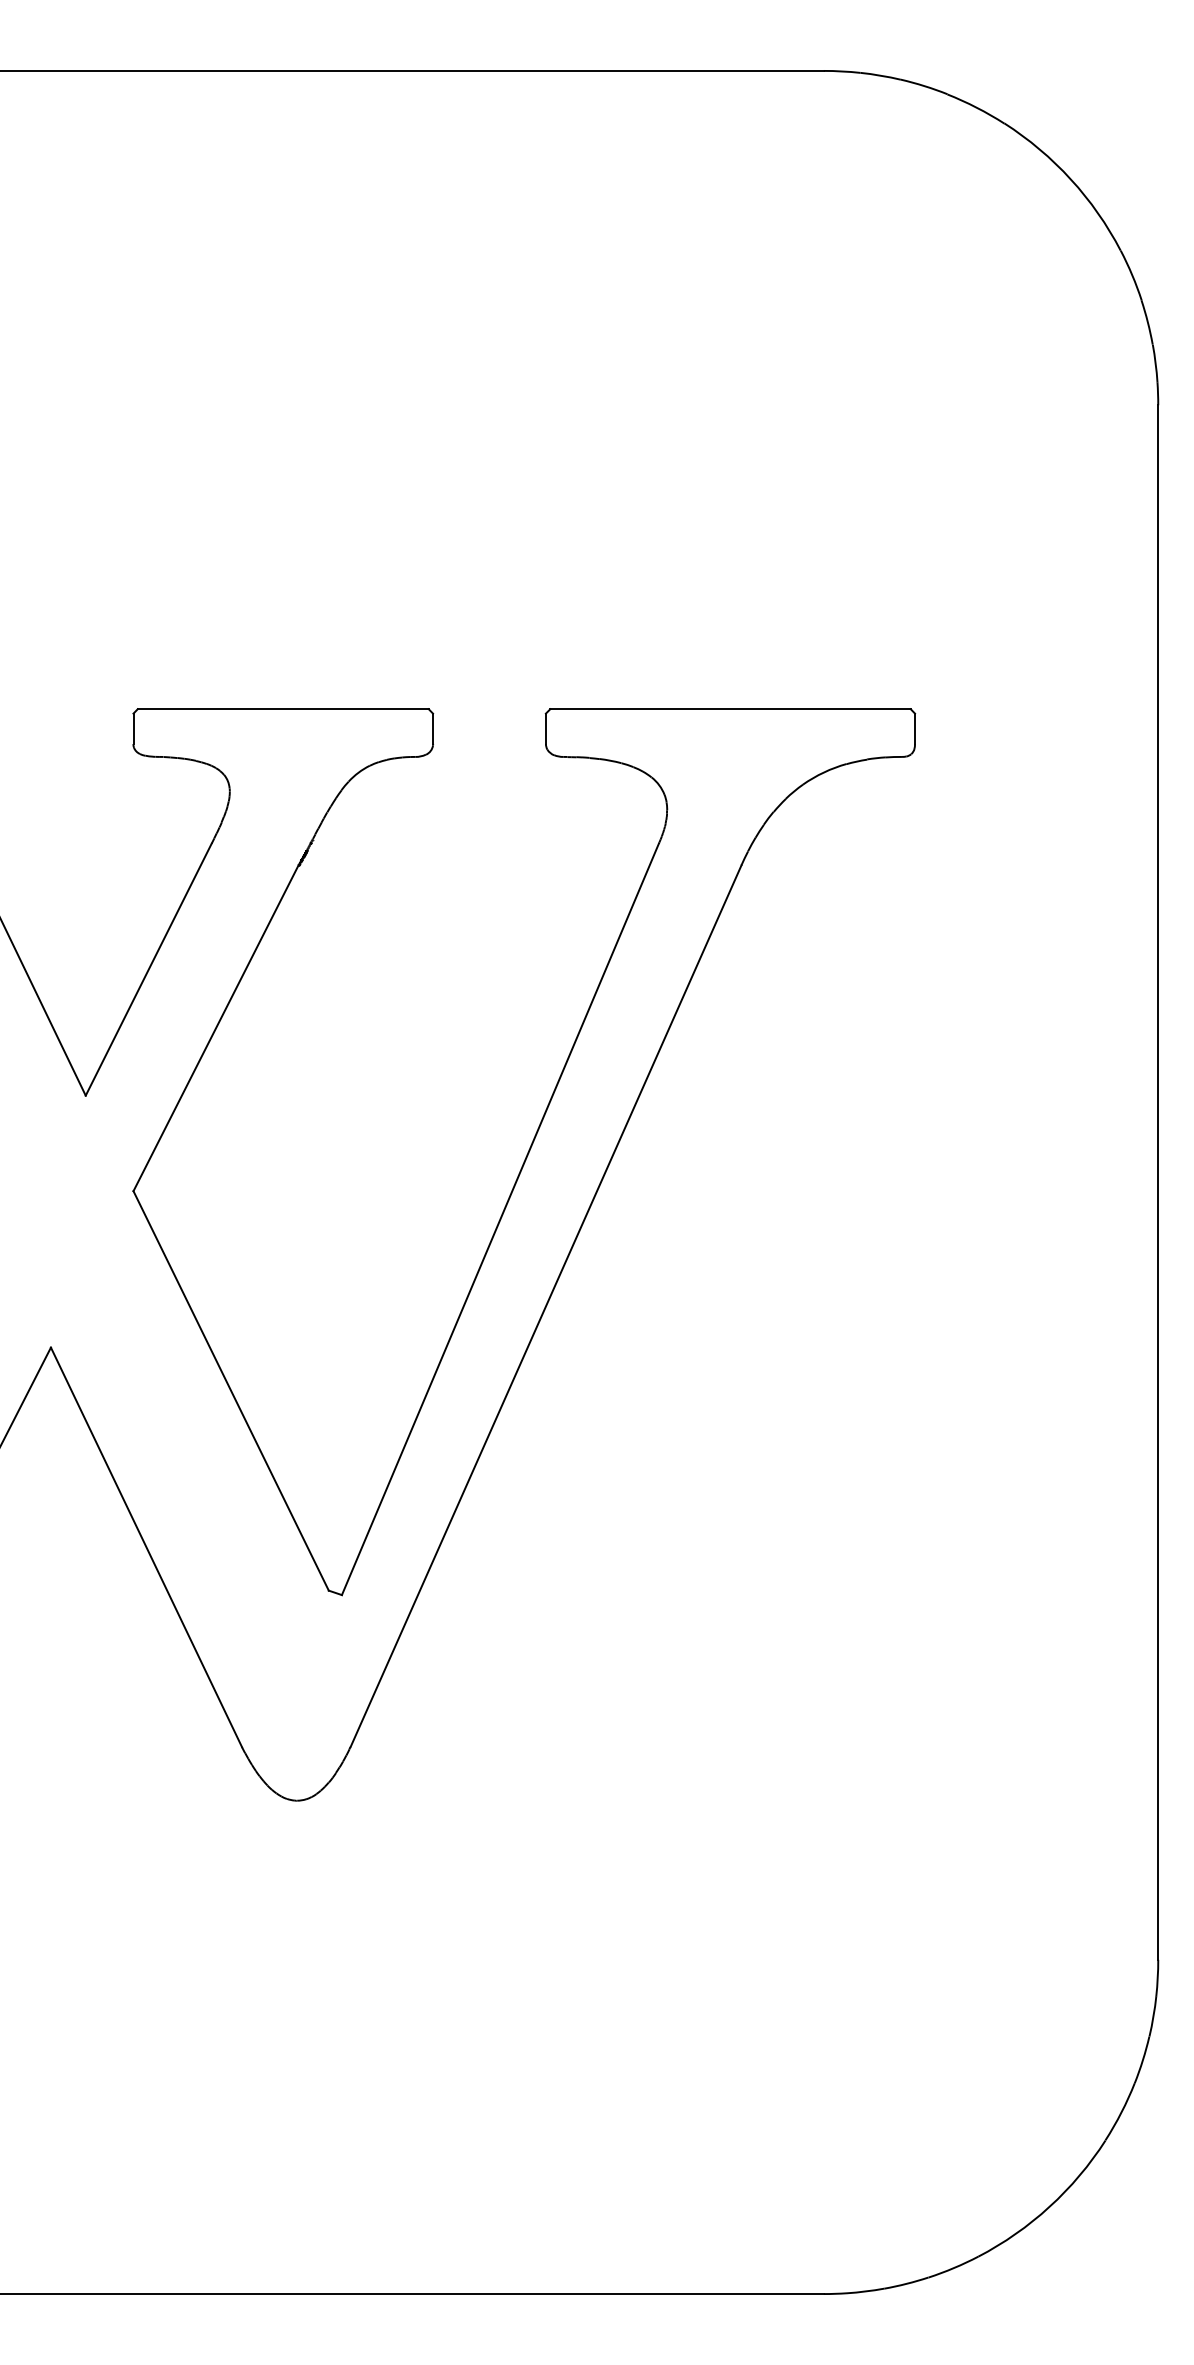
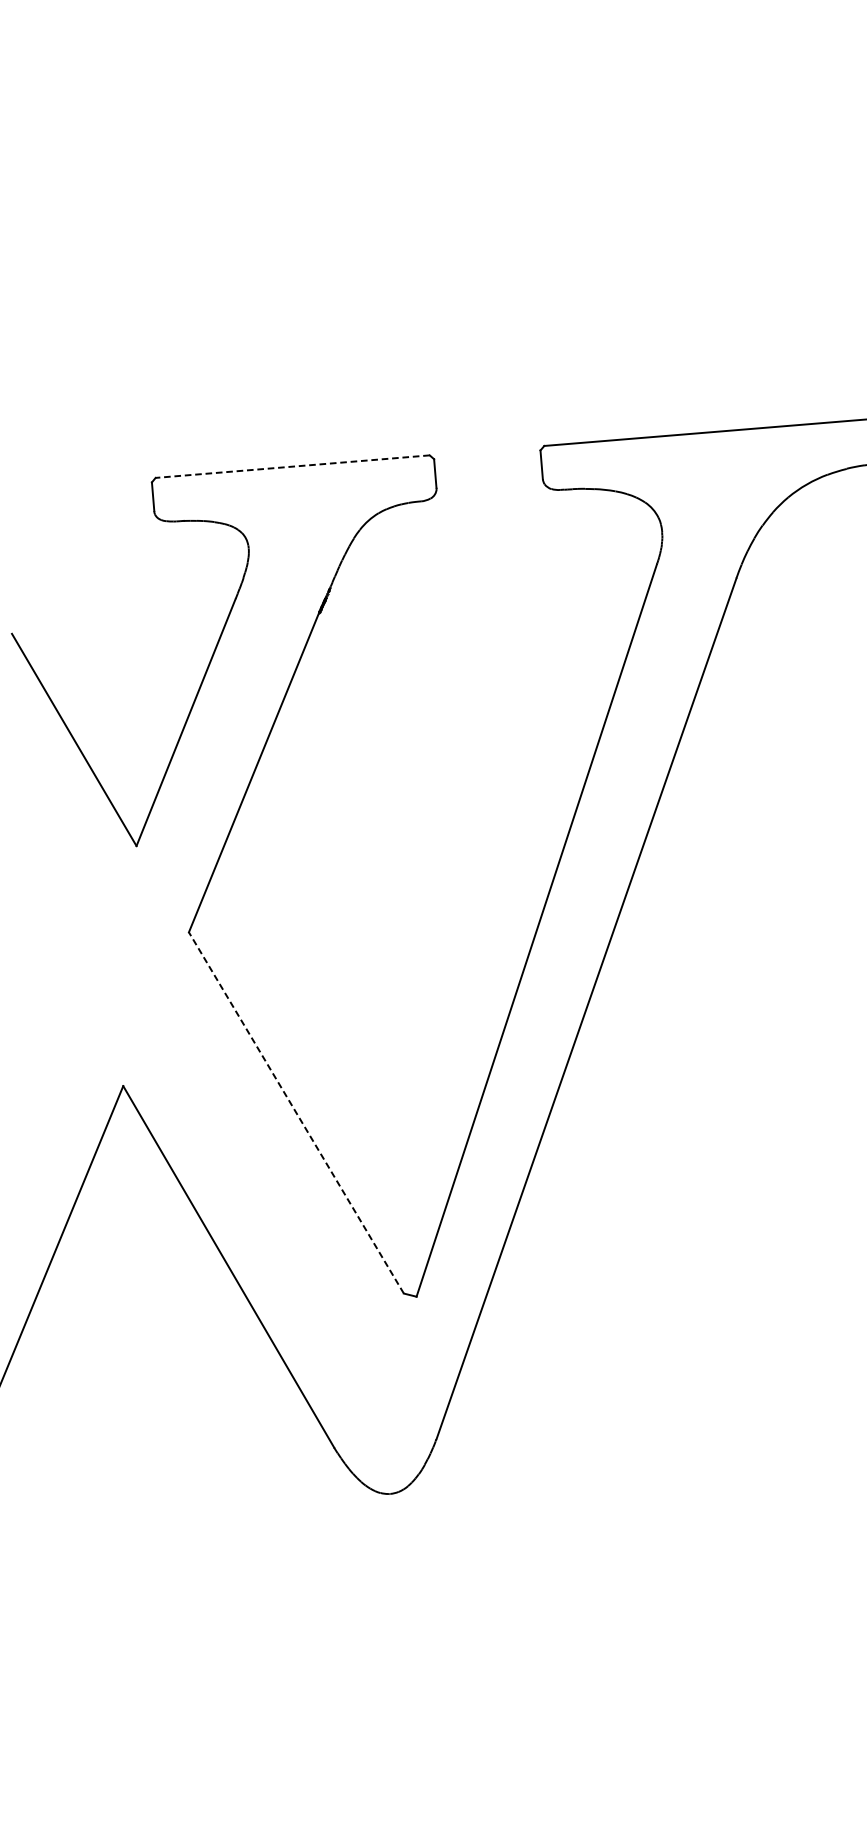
line: (282, 709) -> (291, 467), solid -> dashed
line: (230, 1390) -> (295, 1112), solid -> dashed

